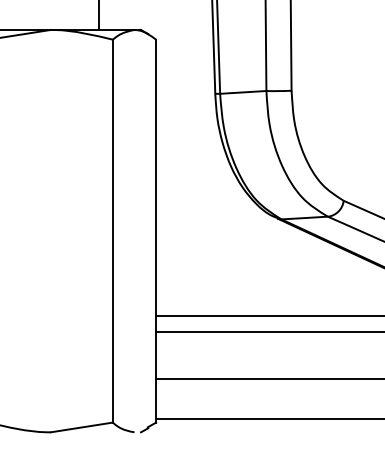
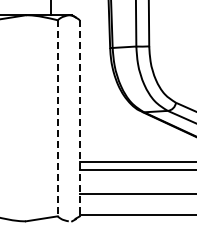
line: (112, 231) -> (57, 118), solid -> dashed
line: (155, 231) -> (79, 118), solid -> dashed

